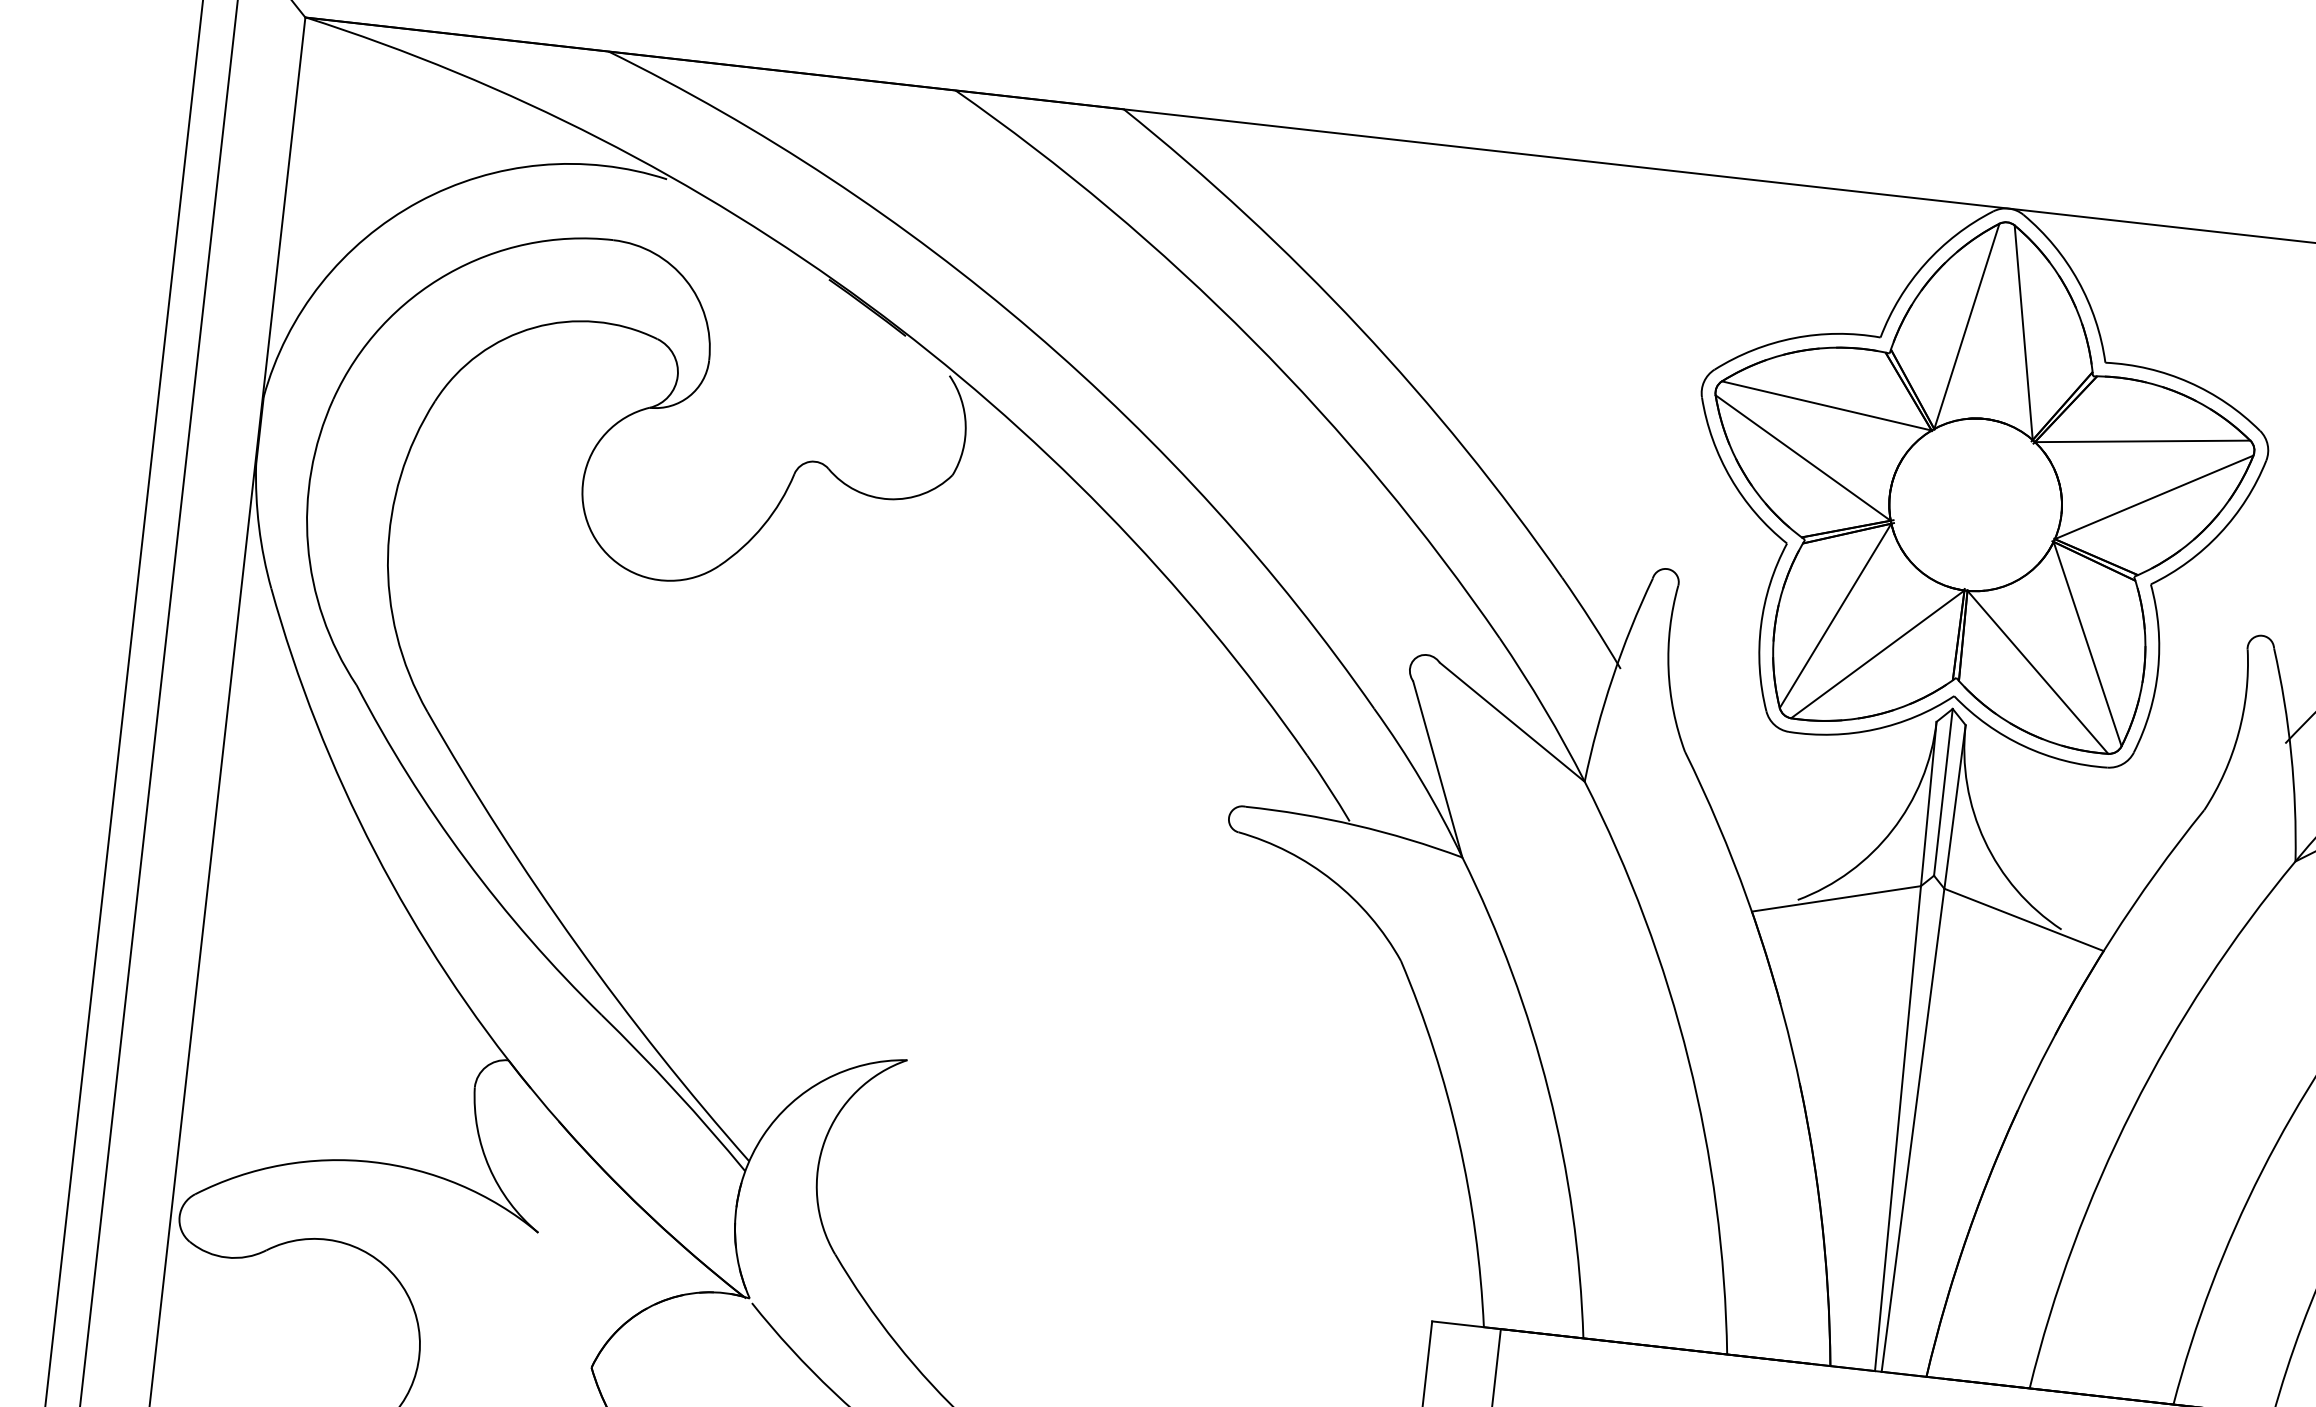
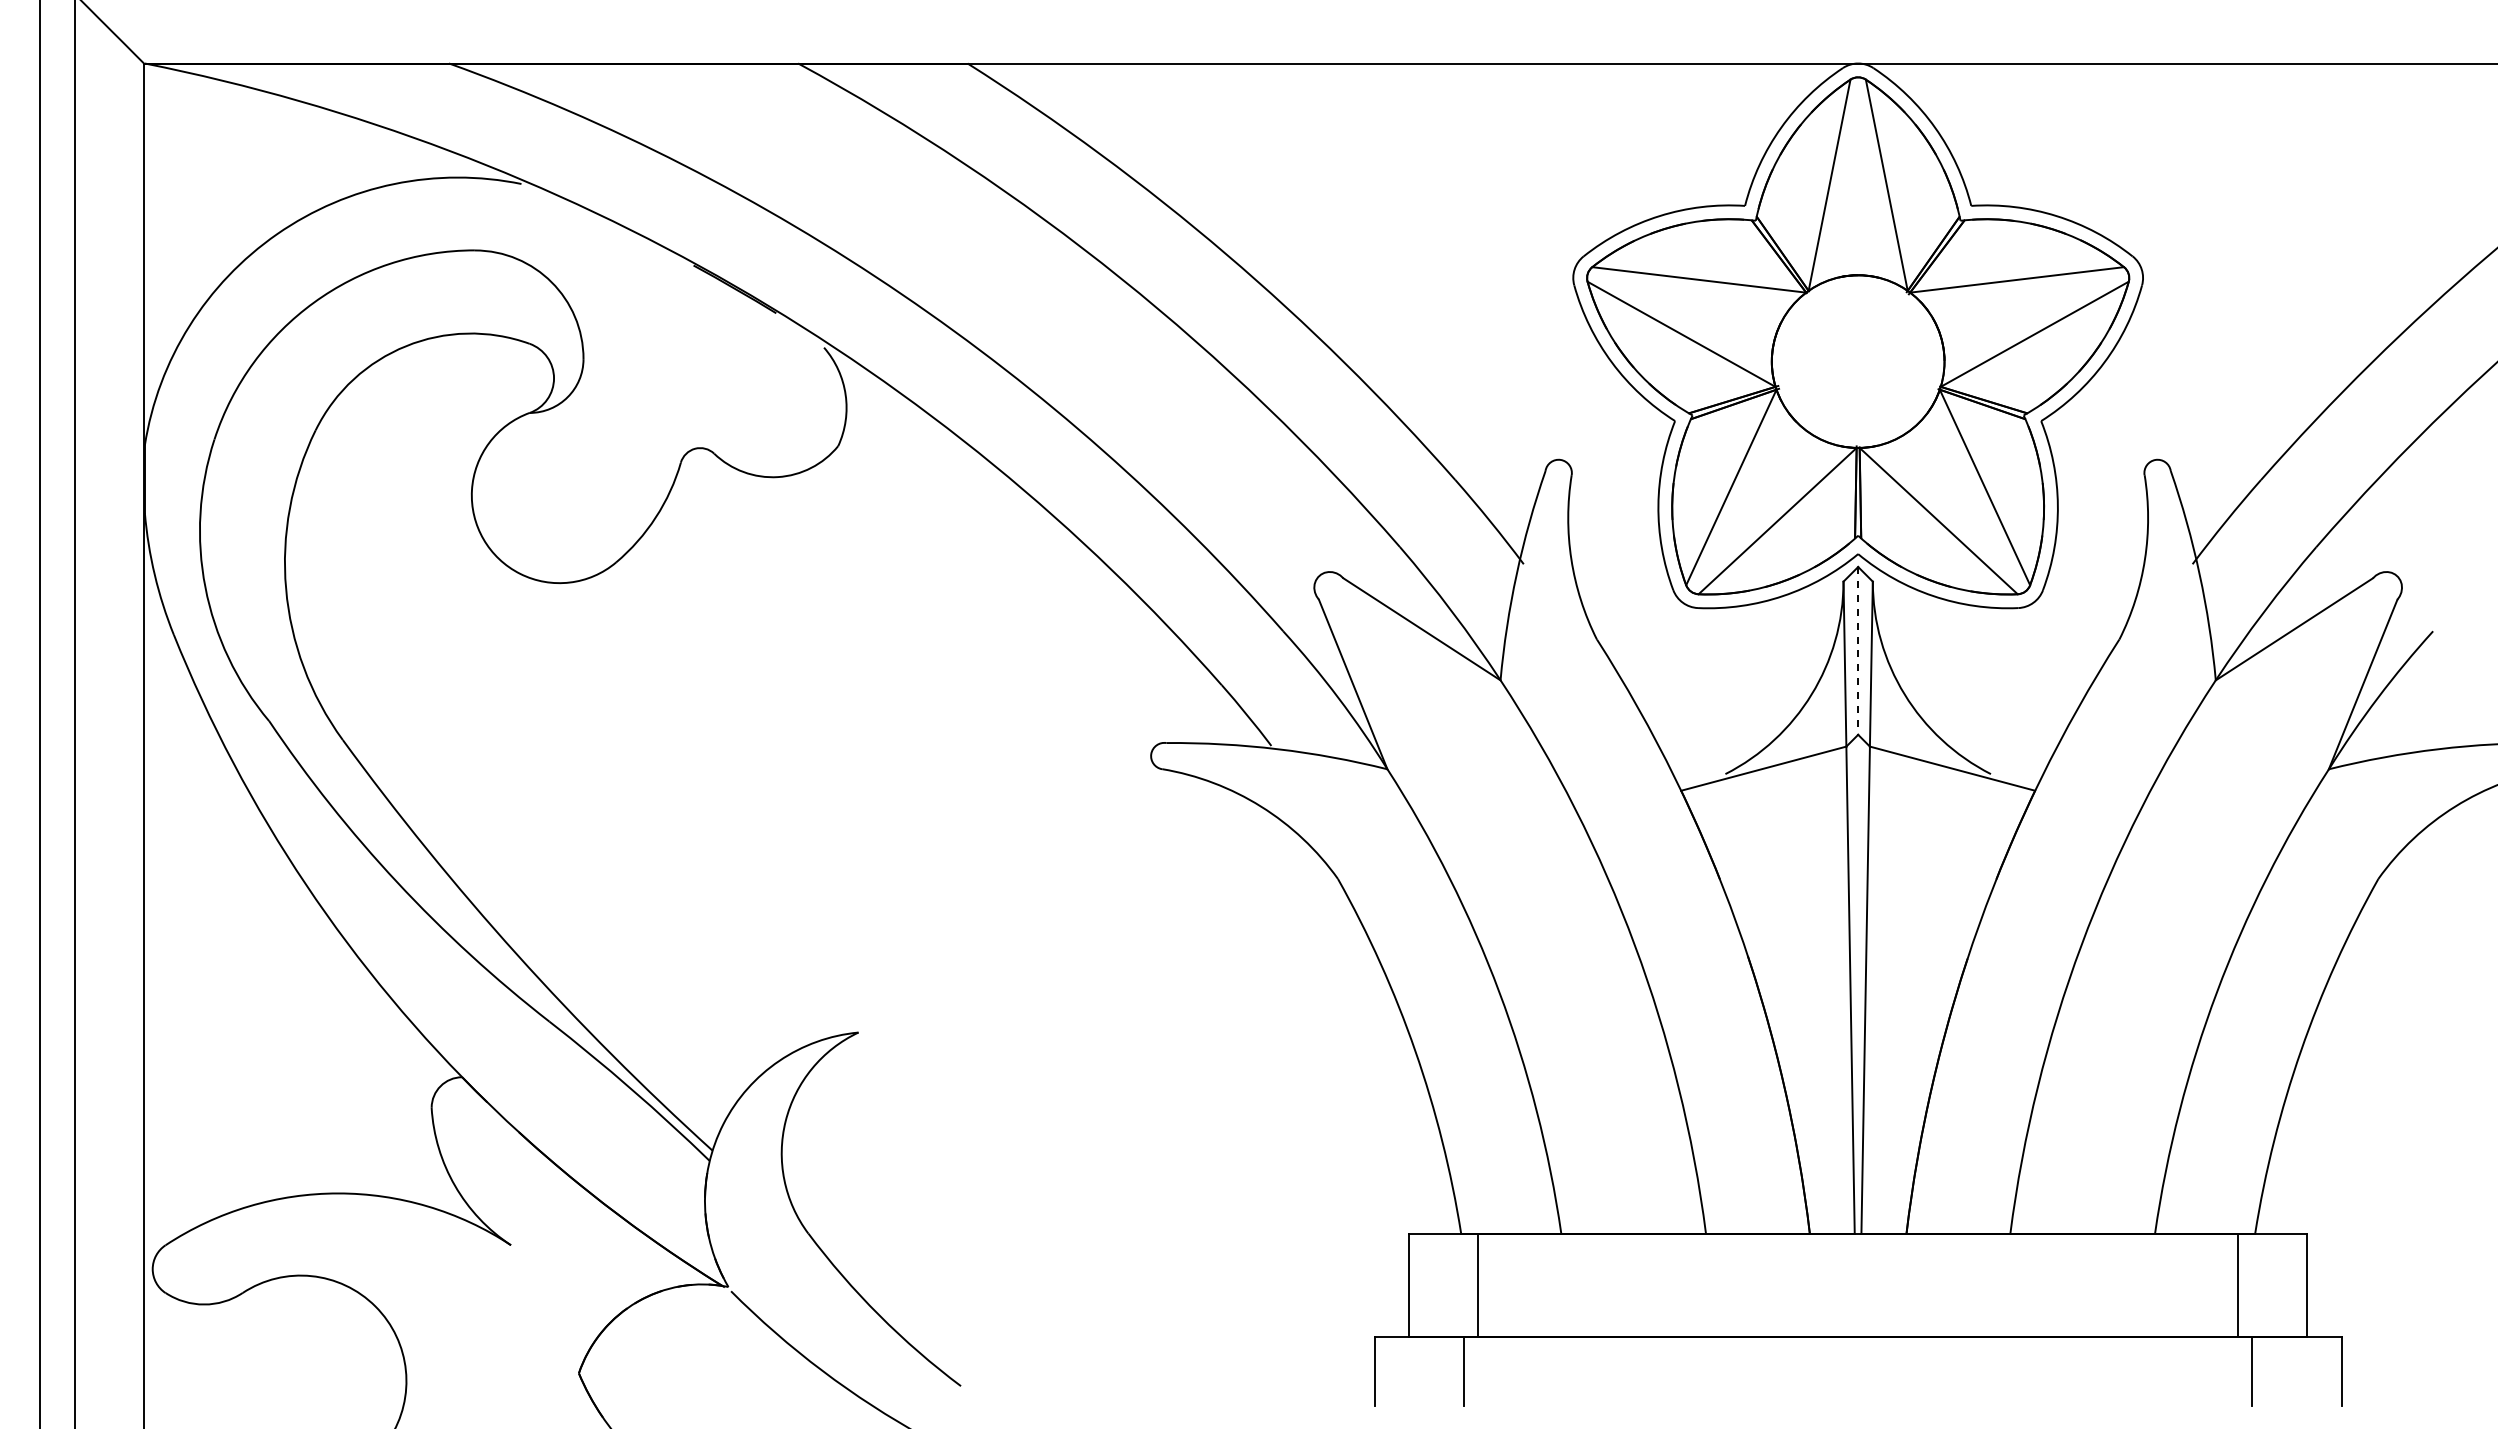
line: (1943, 791) -> (1858, 650), solid -> dashed

